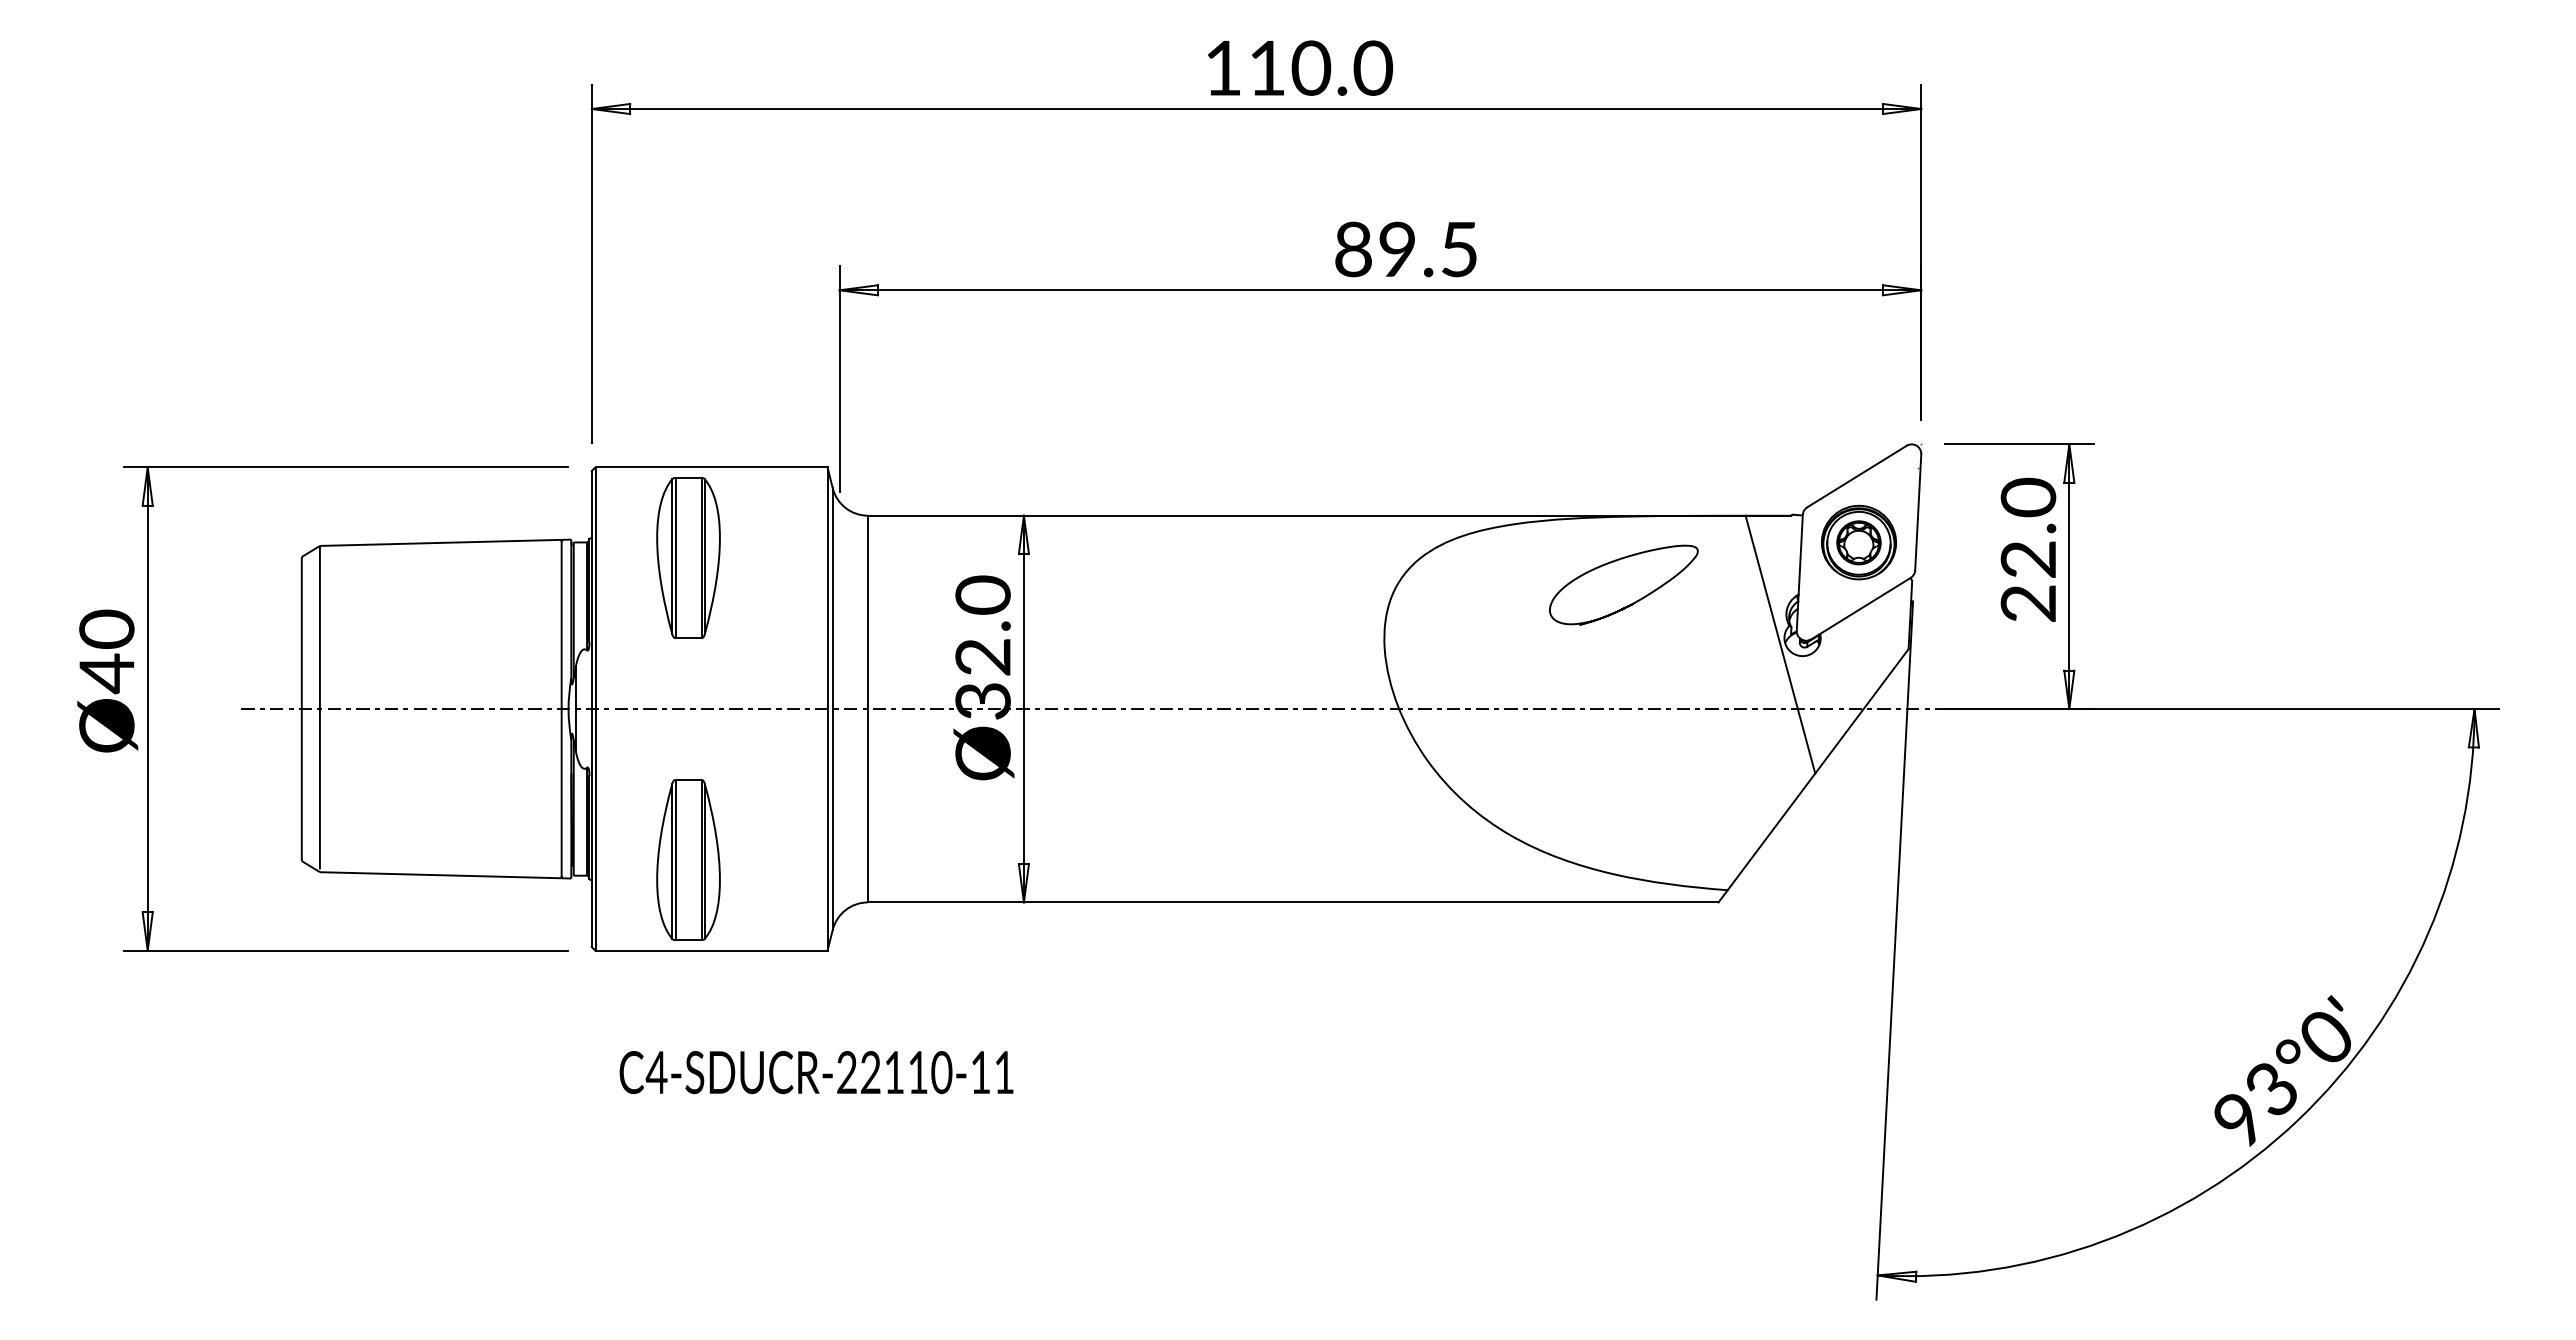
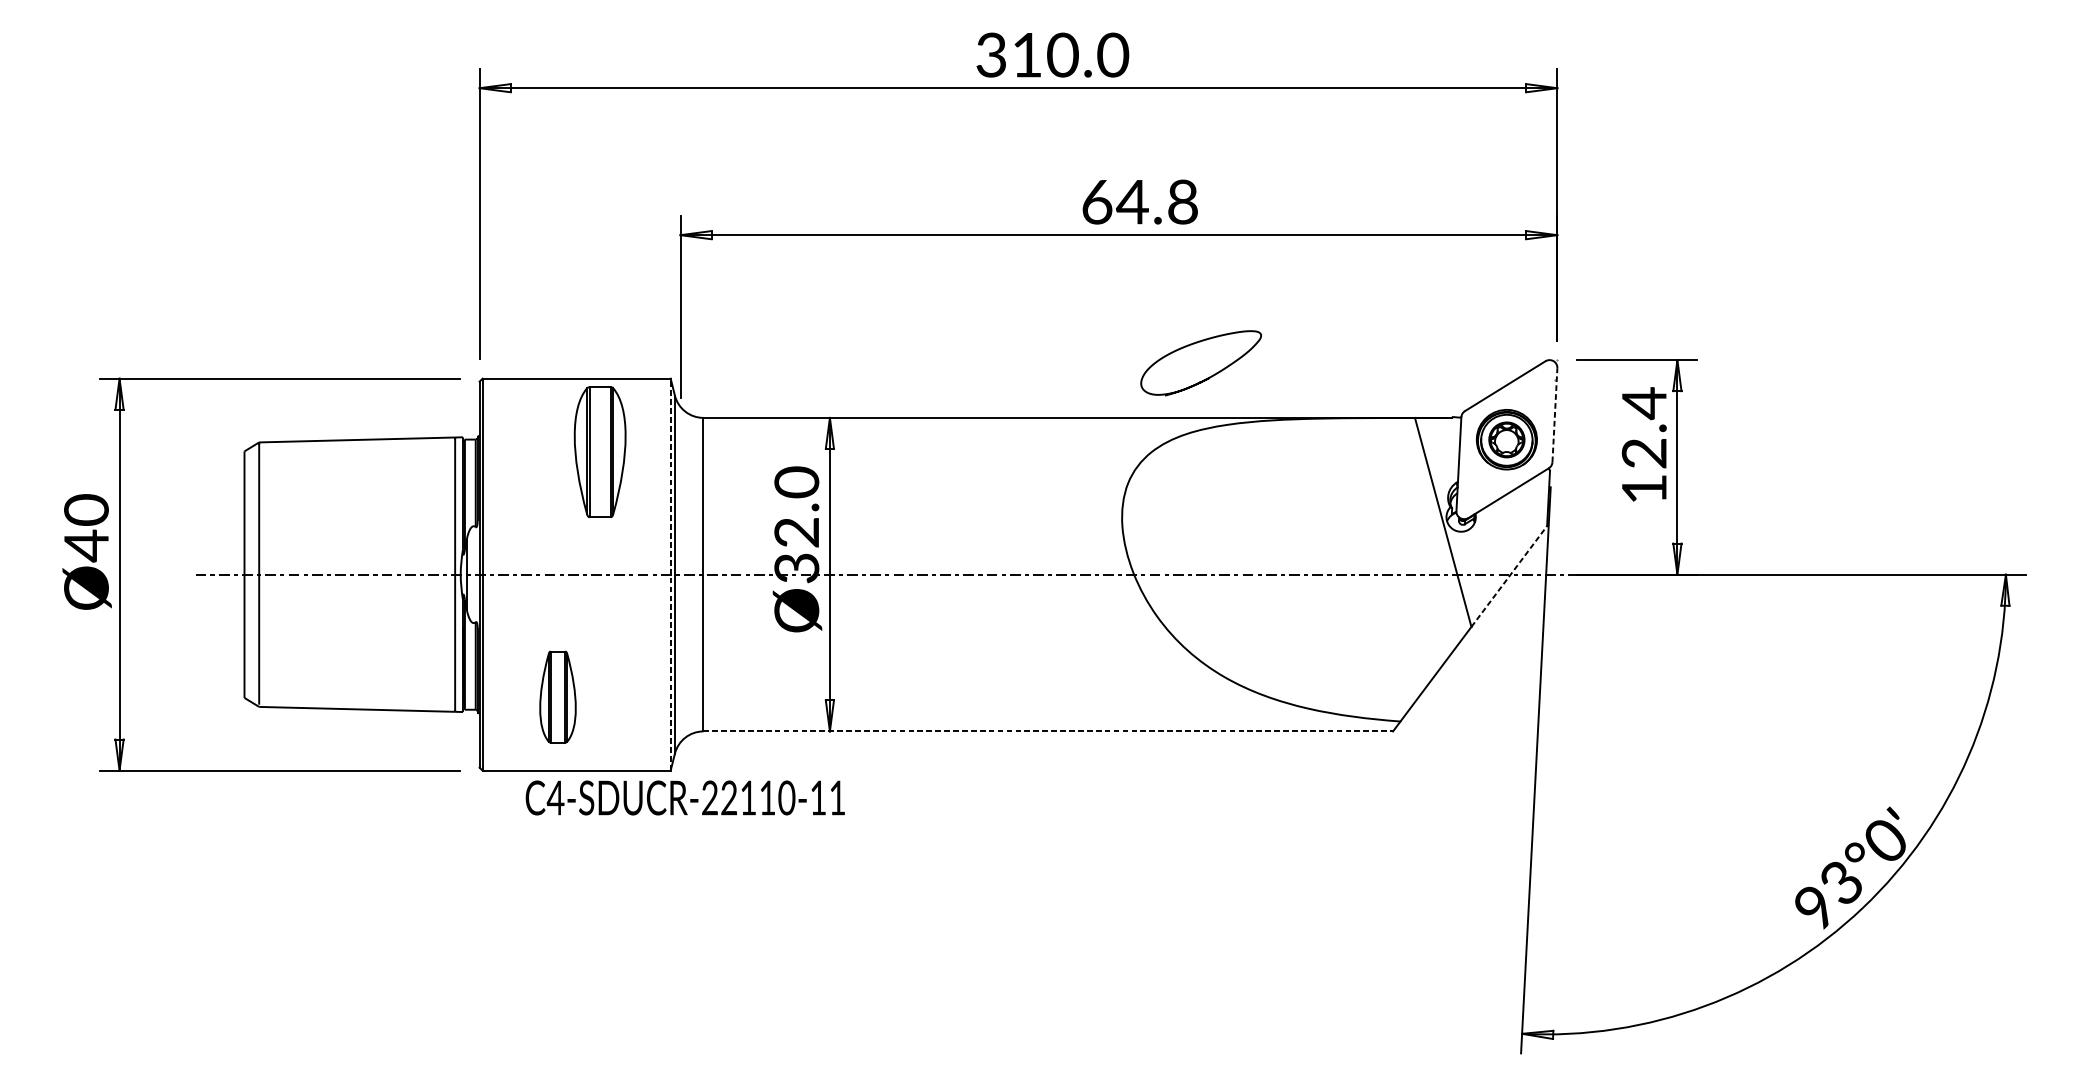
text: (1222, 67) -> (990, 54), 110.0 -> 310.0
text: (1406, 249) -> (1140, 202), 89.5 -> 64.8
line: (1918, 511) -> (1555, 414), solid -> dashed
text: (2028, 549) -> (1644, 445), 22.0 -> 12.4
part: (688, 557) -> (600, 451), moved
curve: (1634, 601) -> (1209, 376), moved
line: (827, 709) -> (670, 575), solid -> dashed
line: (1861, 711) -> (1508, 576), solid -> dashed
part: (688, 859) -> (557, 696), size x0.7
line: (1293, 902) -> (1048, 731), solid -> dashed
text: (816, 1072) -> (685, 797), moved

